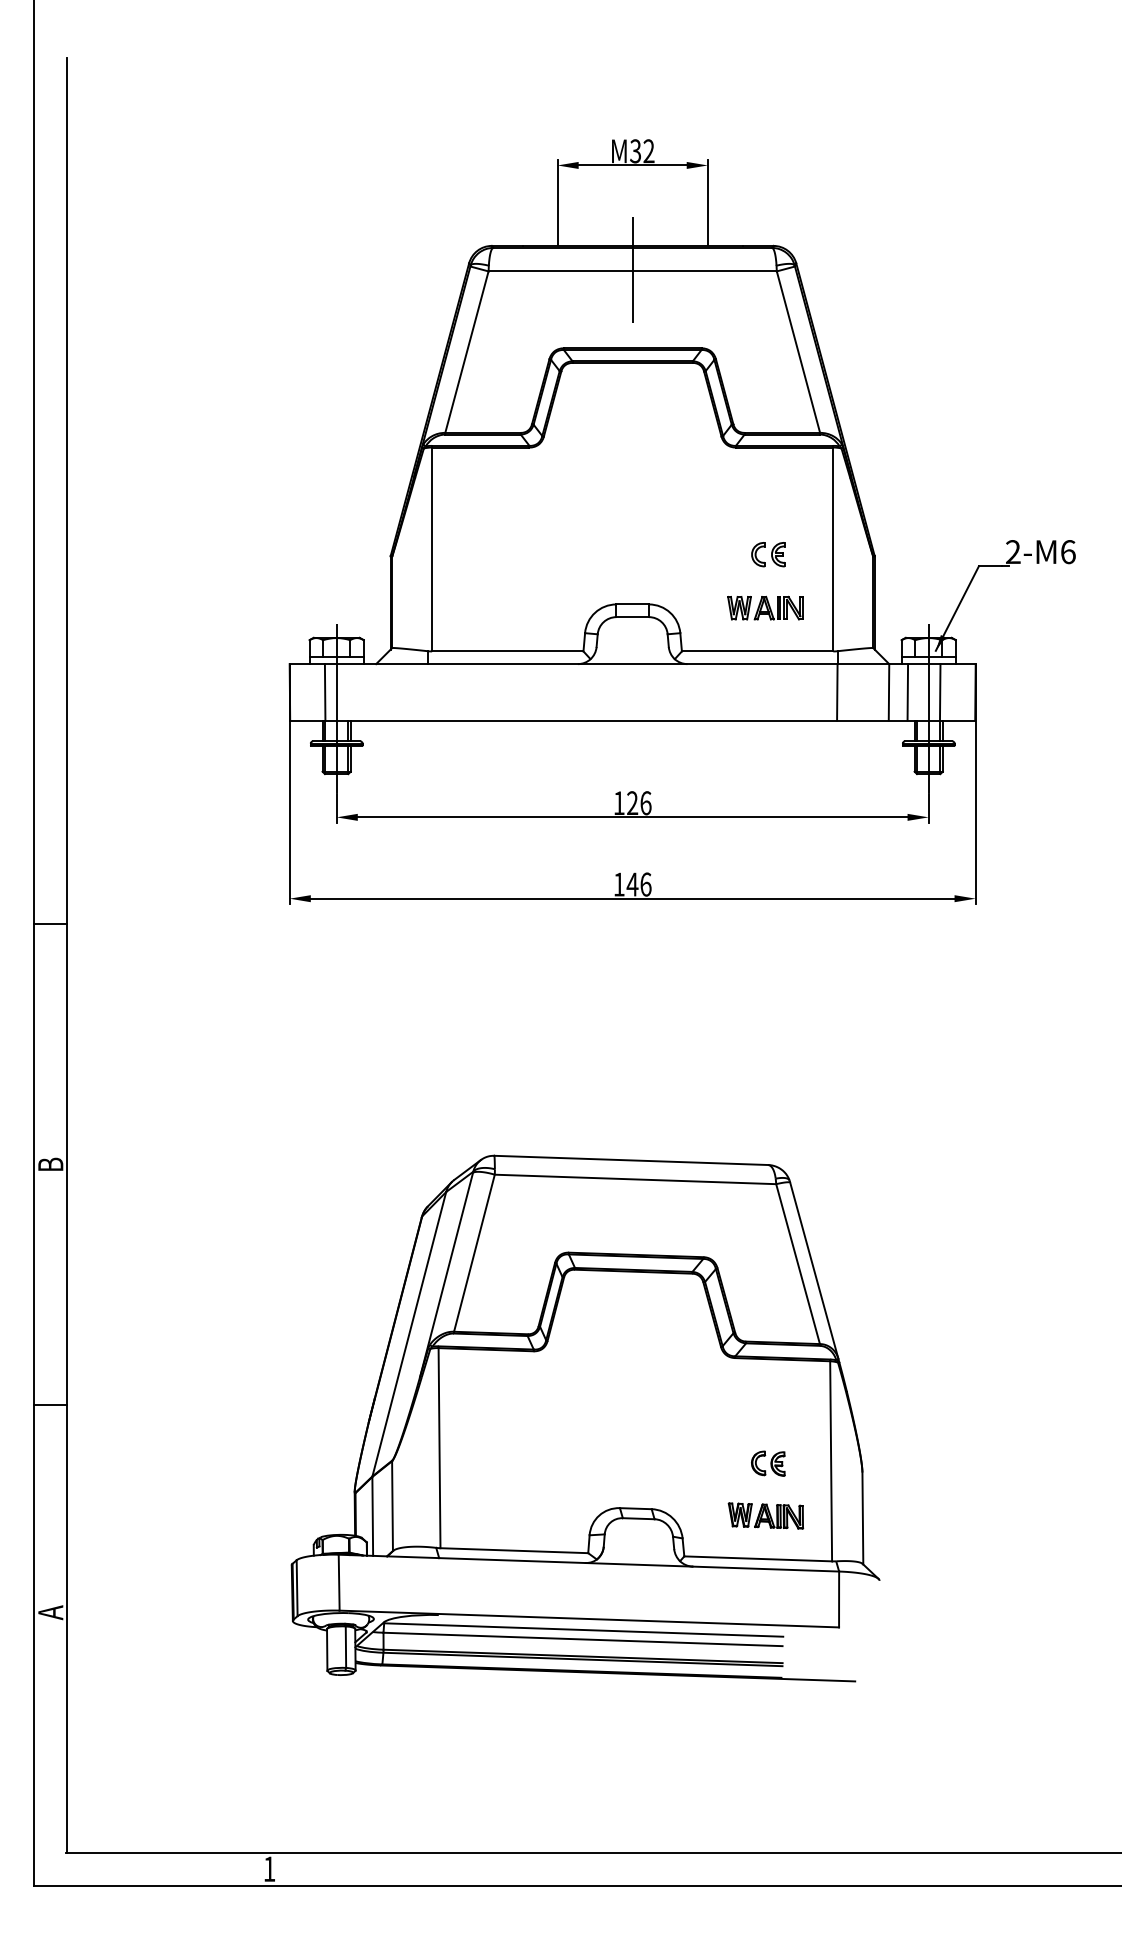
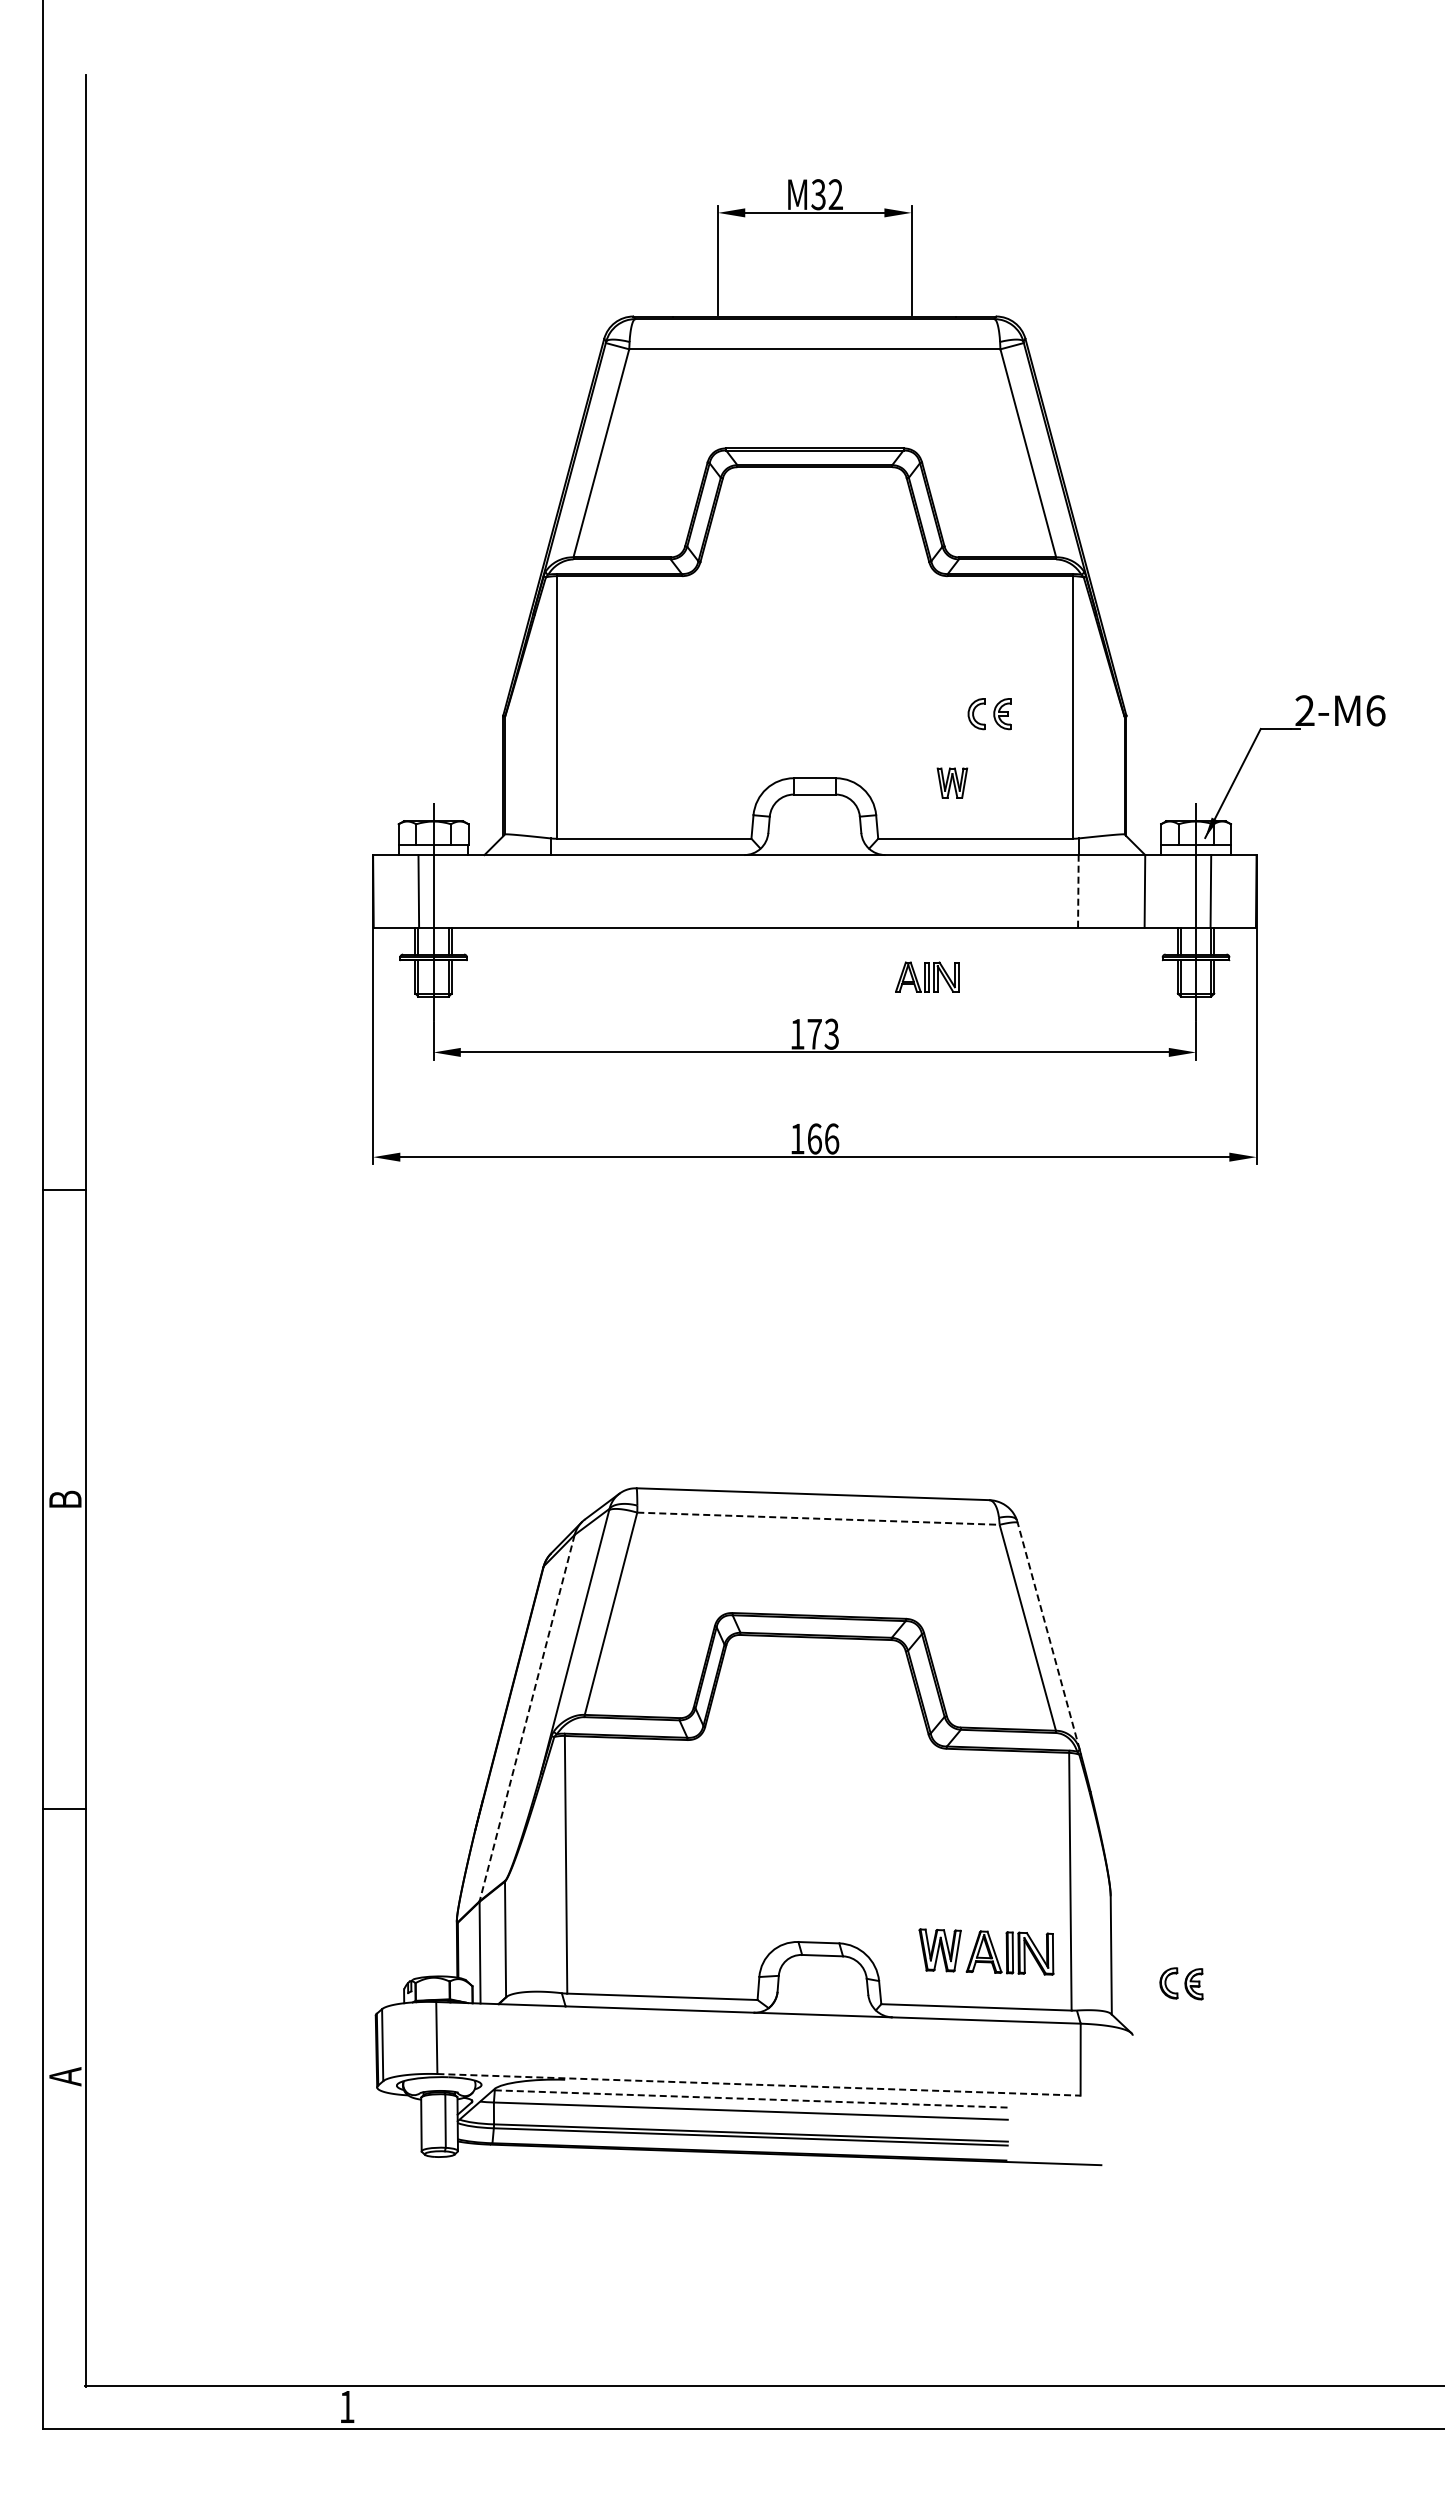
line: (632, 269) -> (814, 346), removed
part: (779, 607) -> (927, 976), moved
line: (837, 691) -> (1078, 890), solid -> dashed
line: (907, 692) -> (1168, 891), removed
text: (639, 802) -> (823, 1033), 126 -> 173
text: (632, 884) -> (814, 1138), 146 -> 166
line: (635, 1179) -> (818, 1518), solid -> dashed
line: (814, 1270) -> (1048, 1636), solid -> dashed
line: (409, 1334) -> (527, 1718), solid -> dashed
part: (768, 1463) -> (1181, 1983), moved
part: (765, 1516) -> (986, 1952), size x1.4
line: (589, 1618) -> (759, 2084), solid -> dashed
line: (584, 1630) -> (752, 2099), solid -> dashed

